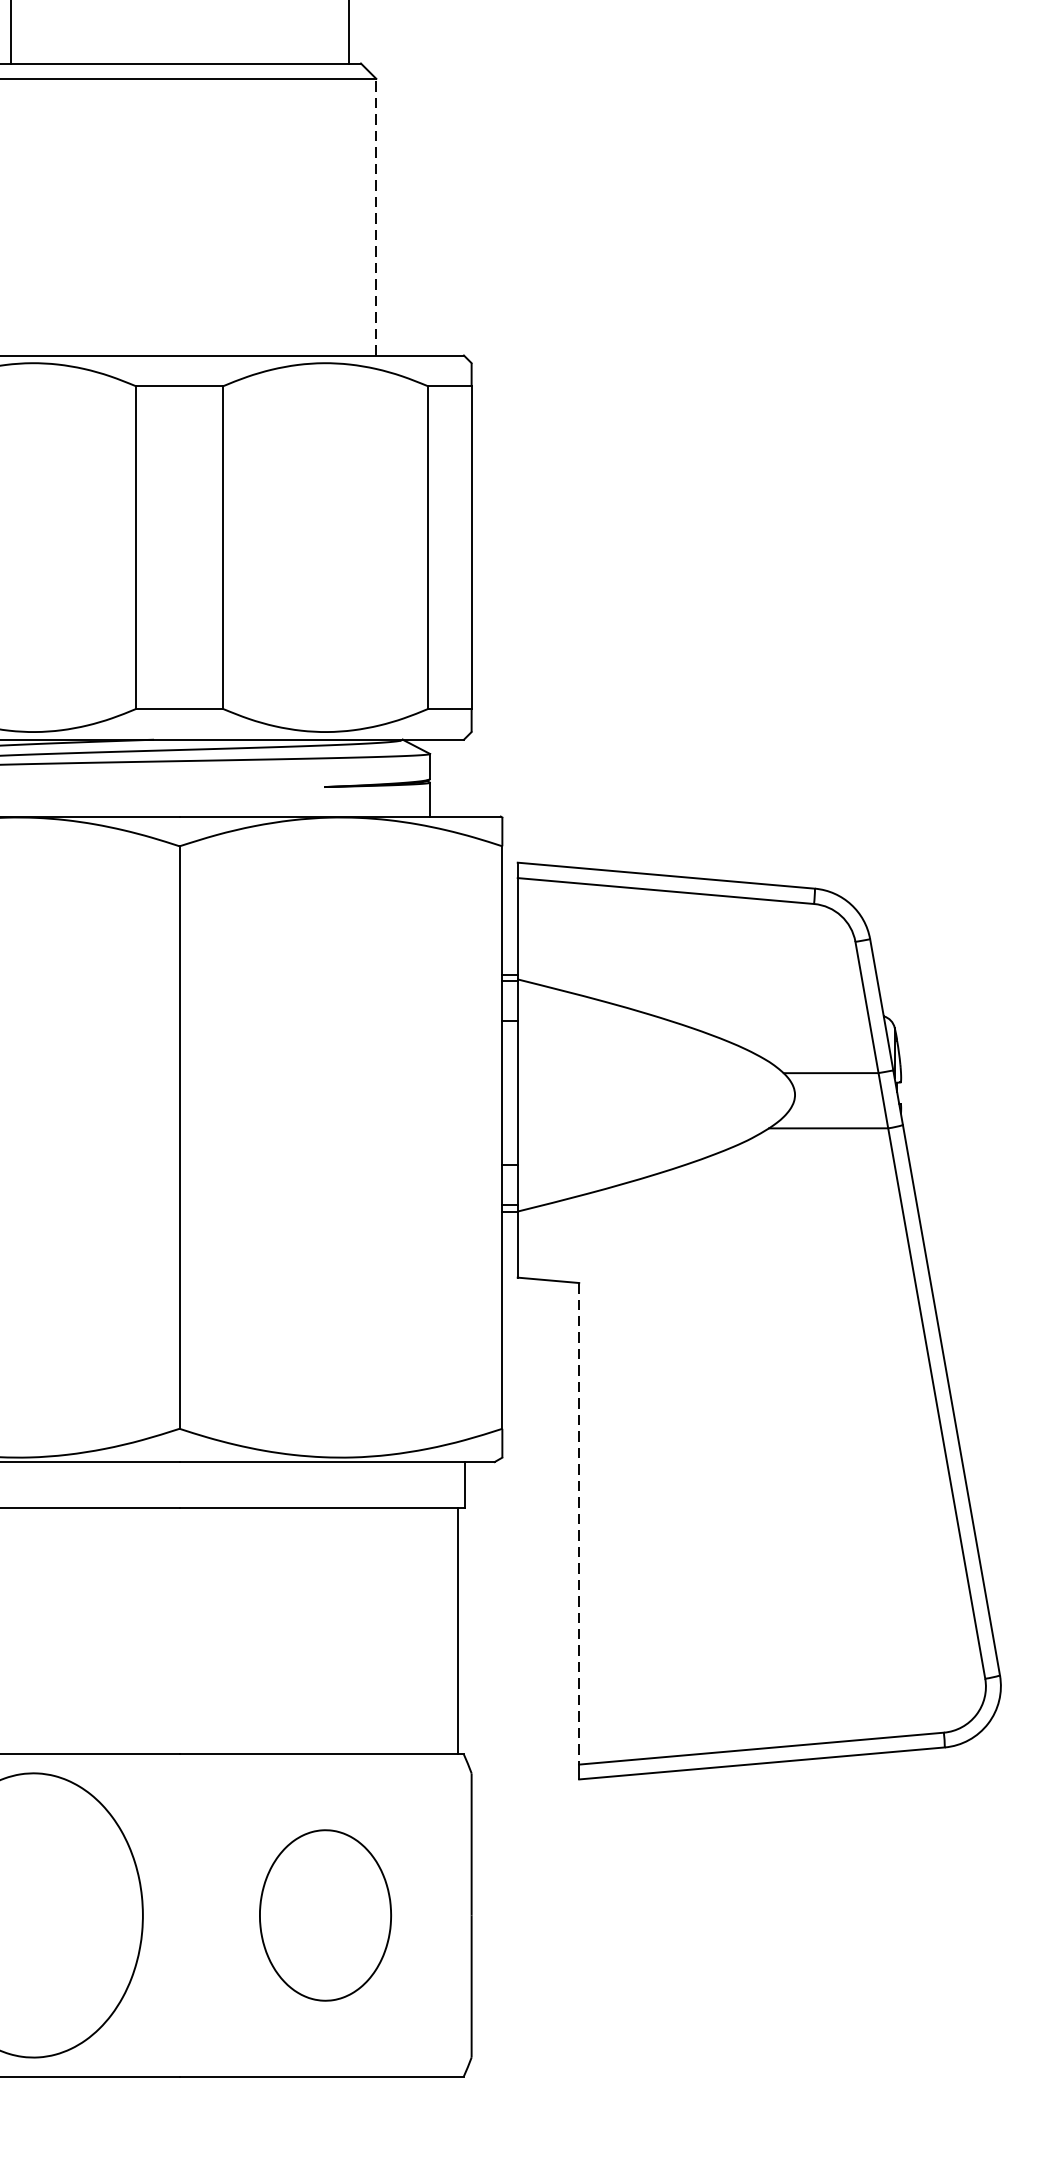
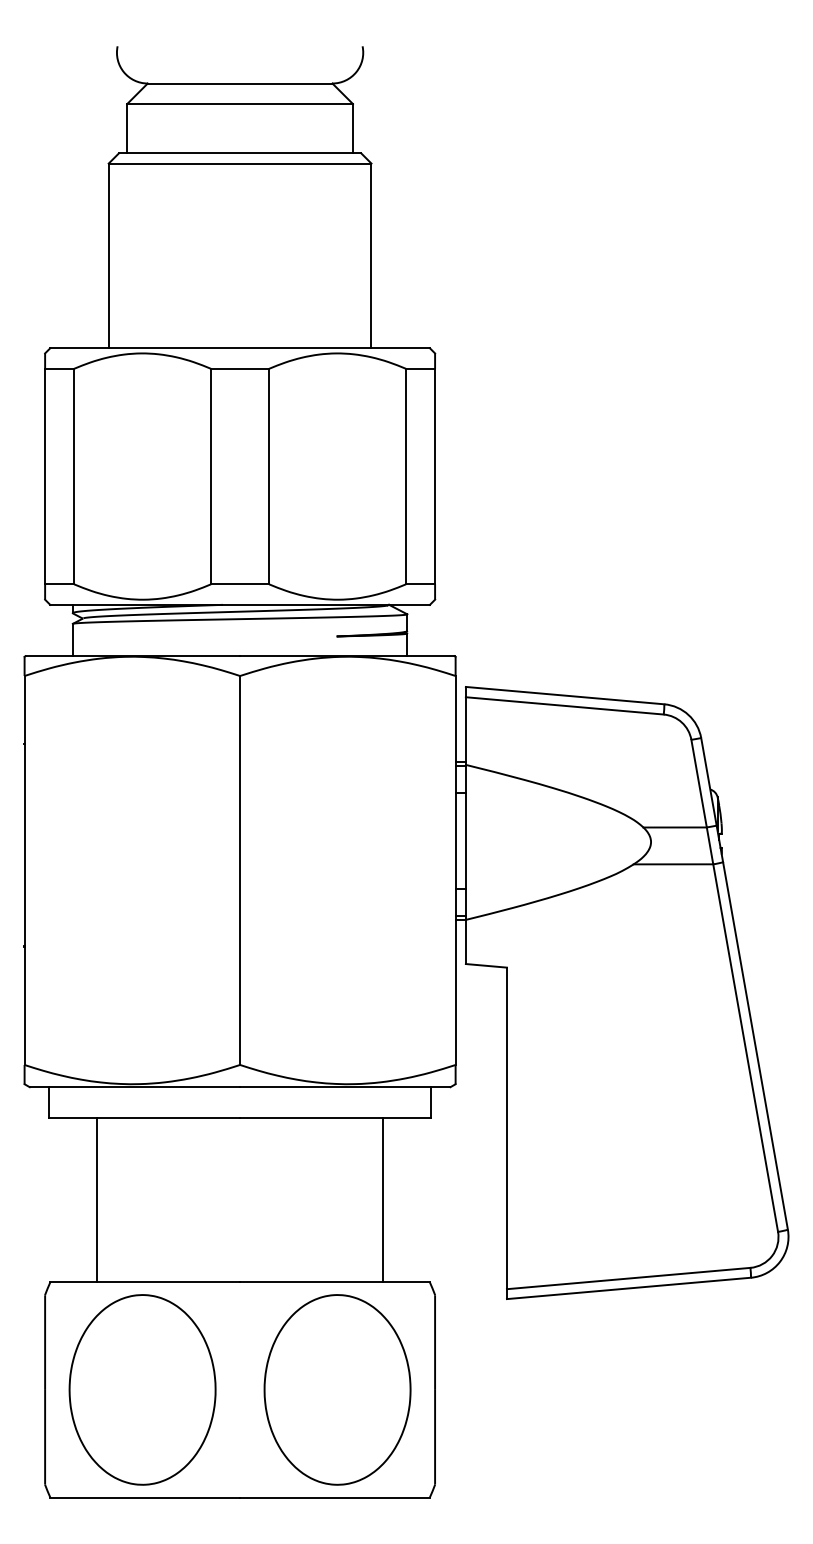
line: (376, 216) -> (371, 255), dashed -> solid
line: (578, 1523) -> (506, 1128), dashed -> solid
line: (457, 1630) -> (382, 1199), moved
part: (325, 1914) -> (337, 1389), size x1.67

